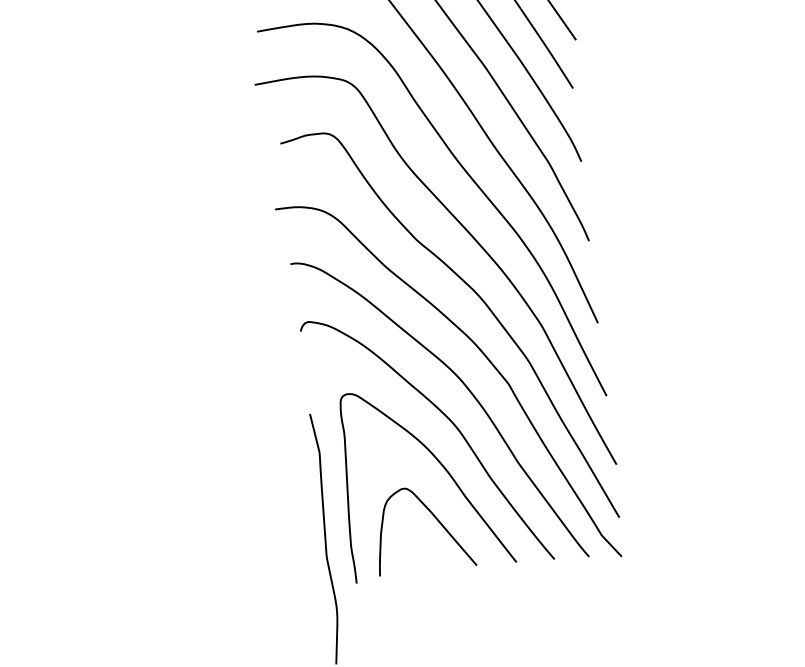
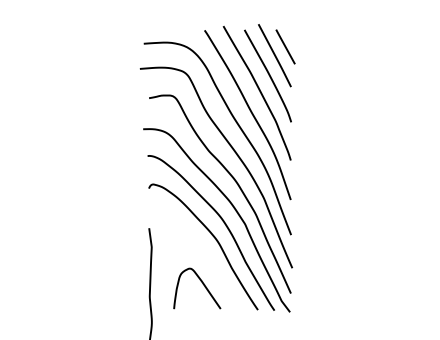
curve: (442, 469) -> (209, 261), removed

